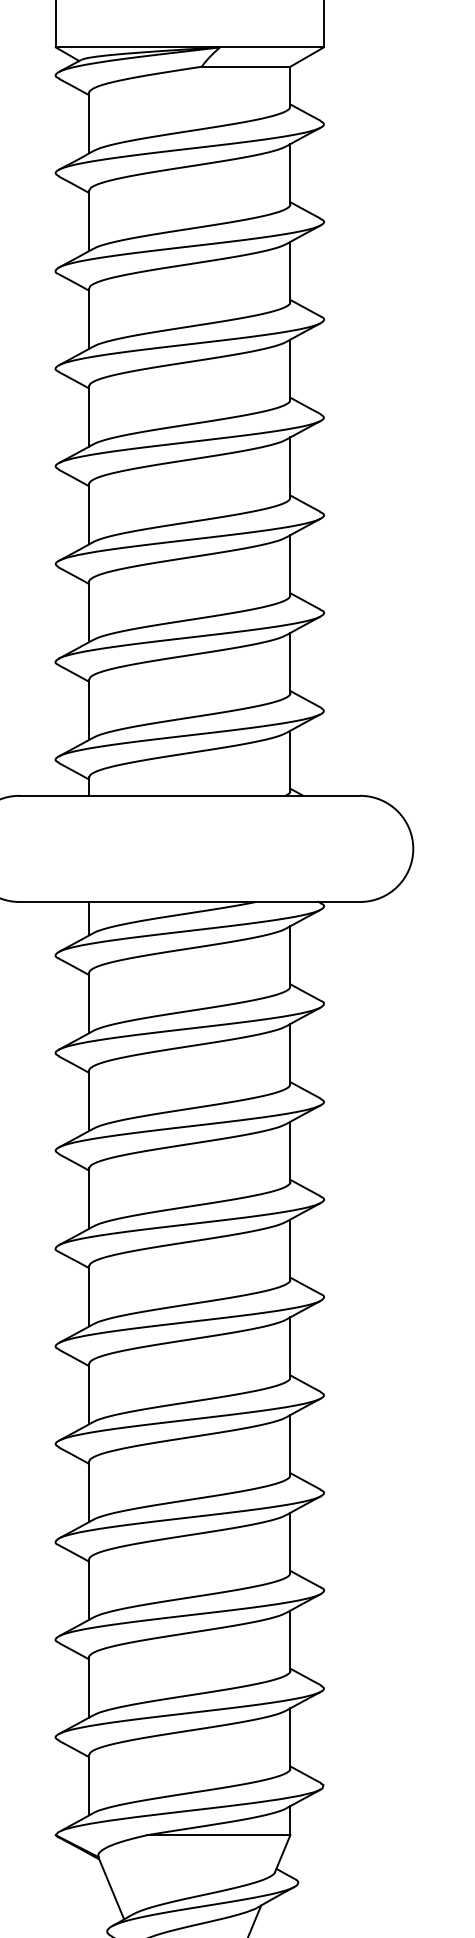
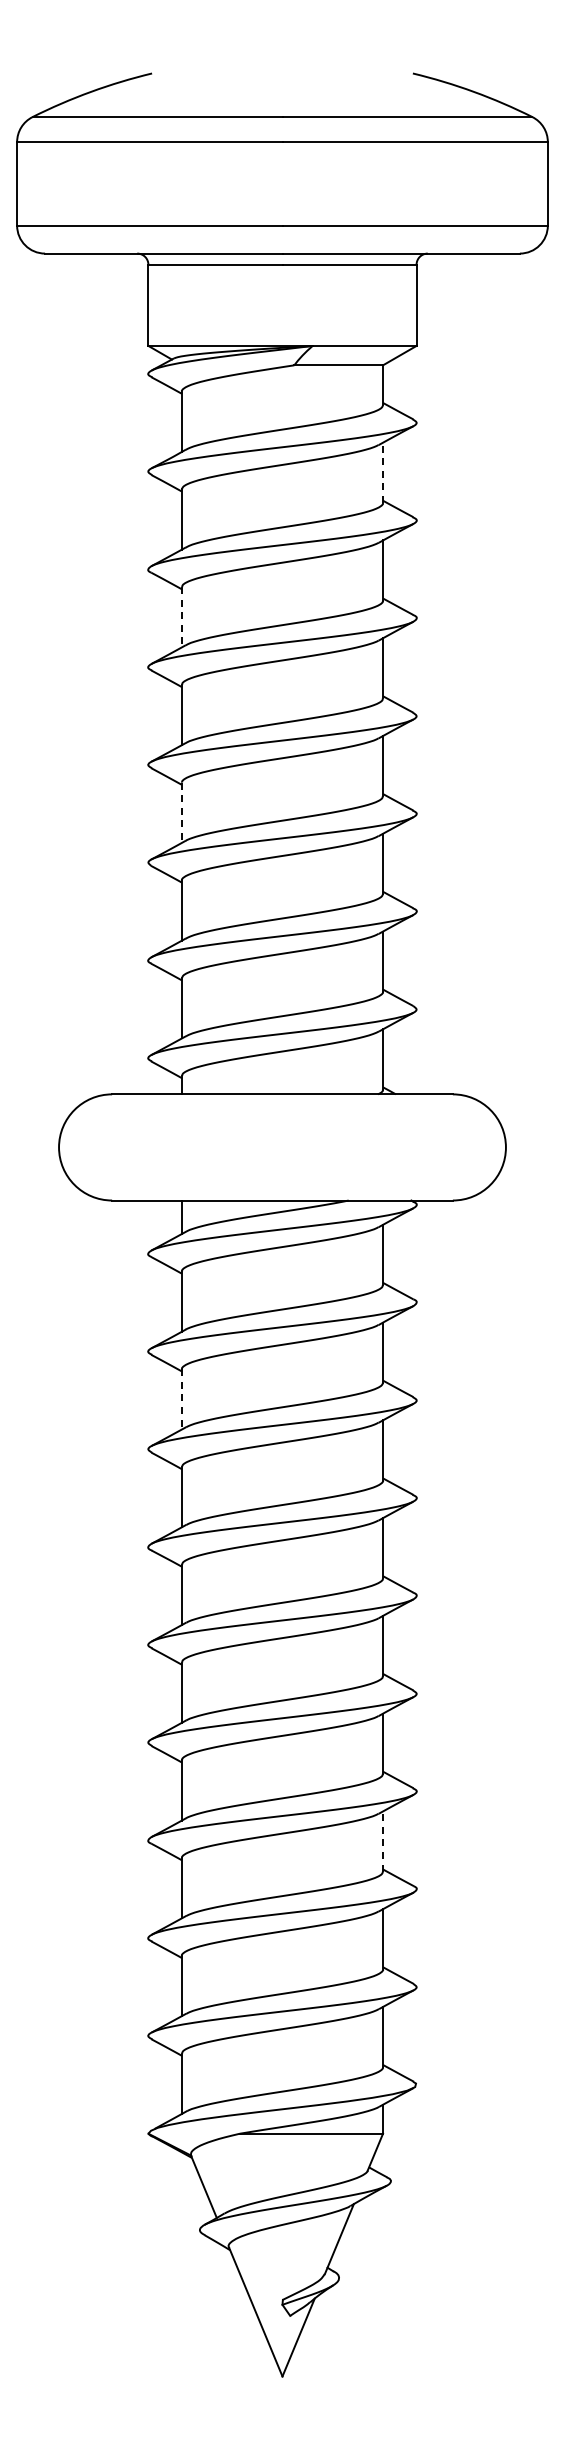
line: (290, 173) -> (383, 472), solid -> dashed
line: (88, 318) -> (181, 617), solid -> dashed
line: (88, 514) -> (181, 813), solid -> dashed
line: (88, 1100) -> (181, 1399), solid -> dashed
line: (290, 1542) -> (383, 1841), solid -> dashed

